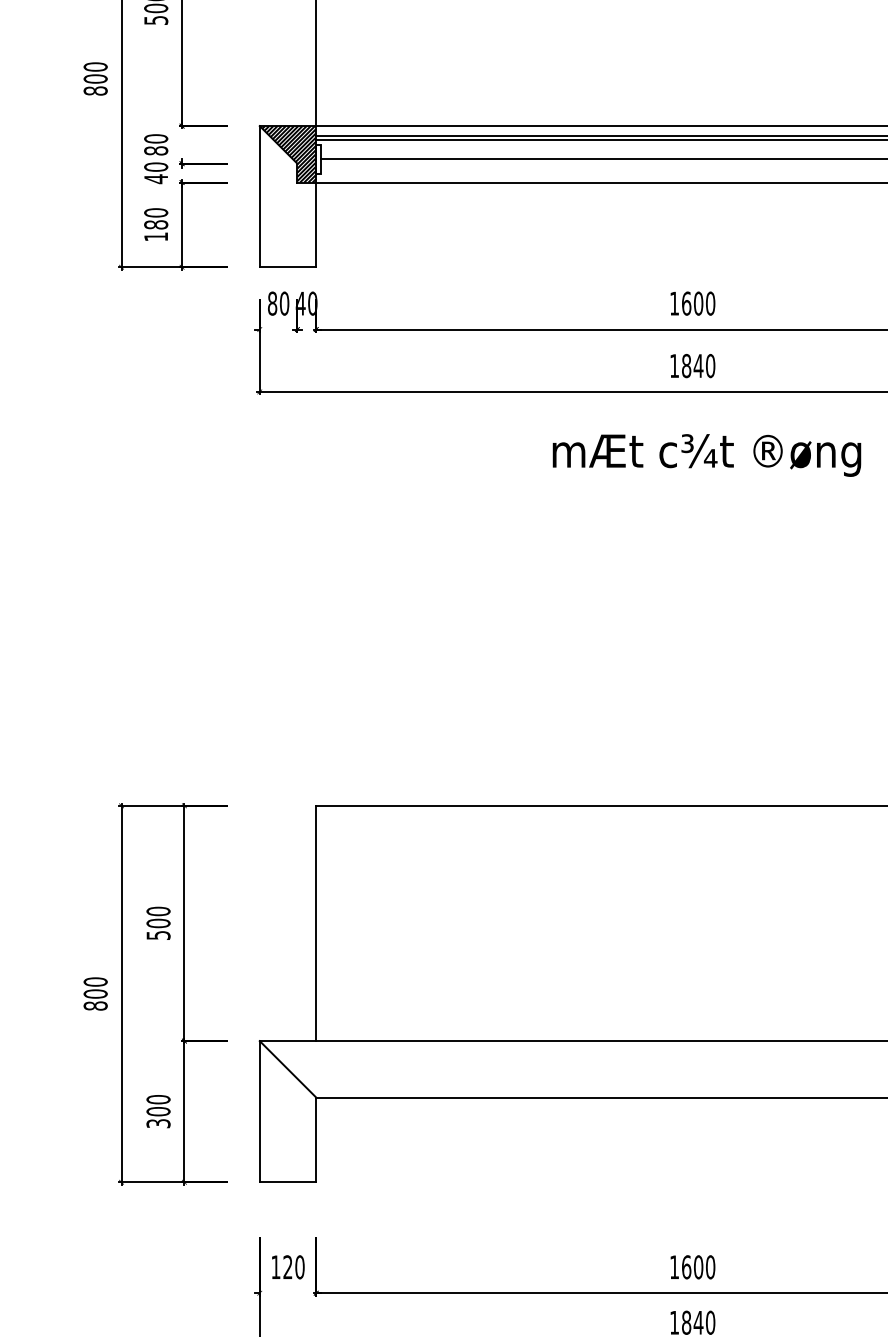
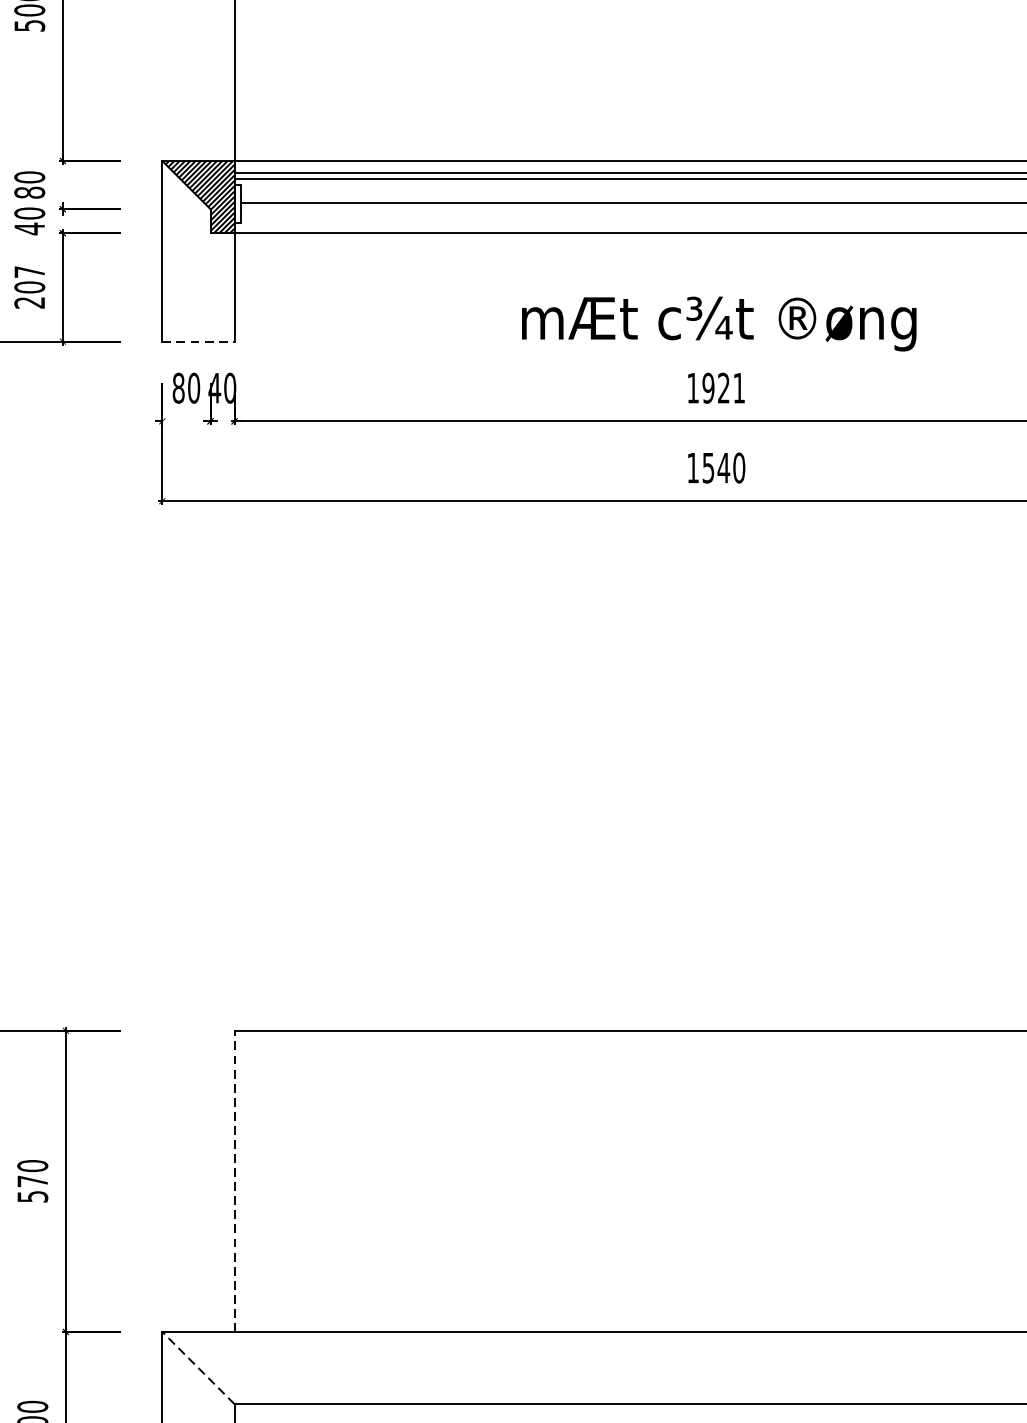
text: (156, 224) -> (30, 286), 180 -> 207
line: (288, 267) -> (199, 341), solid -> dashed
text: (698, 303) -> (723, 388), 1600 -> 1921
text: (686, 365) -> (708, 467), 1840 -> 1540
text: (706, 455) -> (718, 324), moved
text: (158, 923) -> (32, 1181), 500 -> 570
line: (316, 923) -> (234, 1181), solid -> dashed
line: (288, 1069) -> (199, 1368), solid -> dashed

